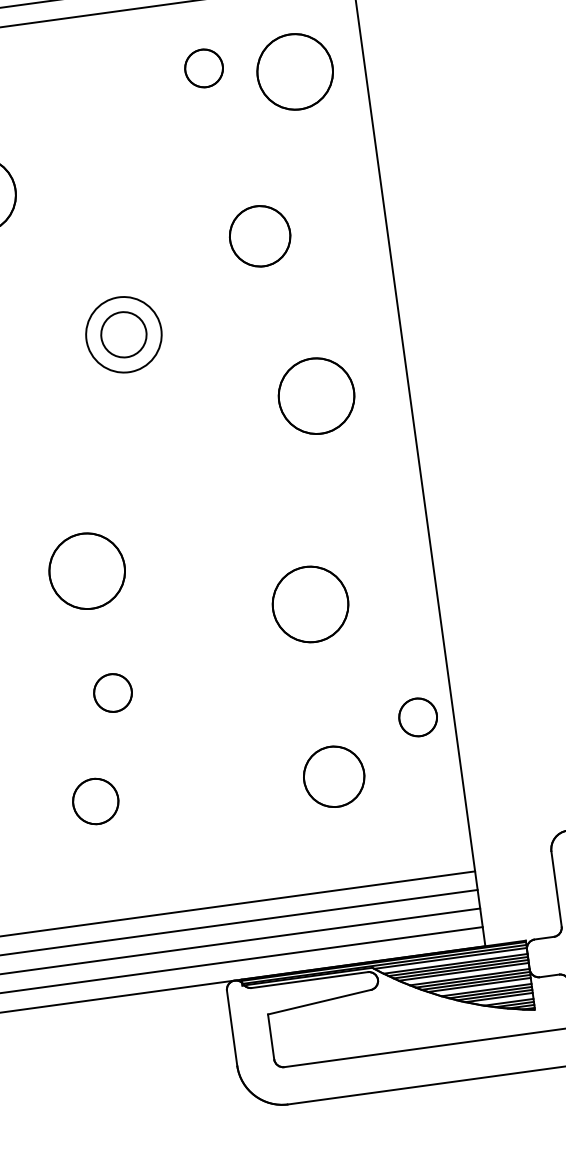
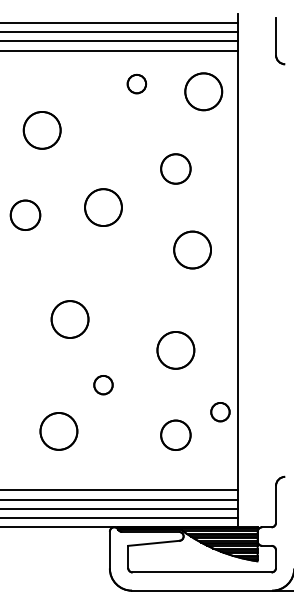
part: (203, 69) -> (136, 84), moved
circle: (123, 334) -> (103, 207), size x1.67
circle: (113, 693) -> (103, 385), moved
part: (94, 801) -> (58, 431), size x1.67

